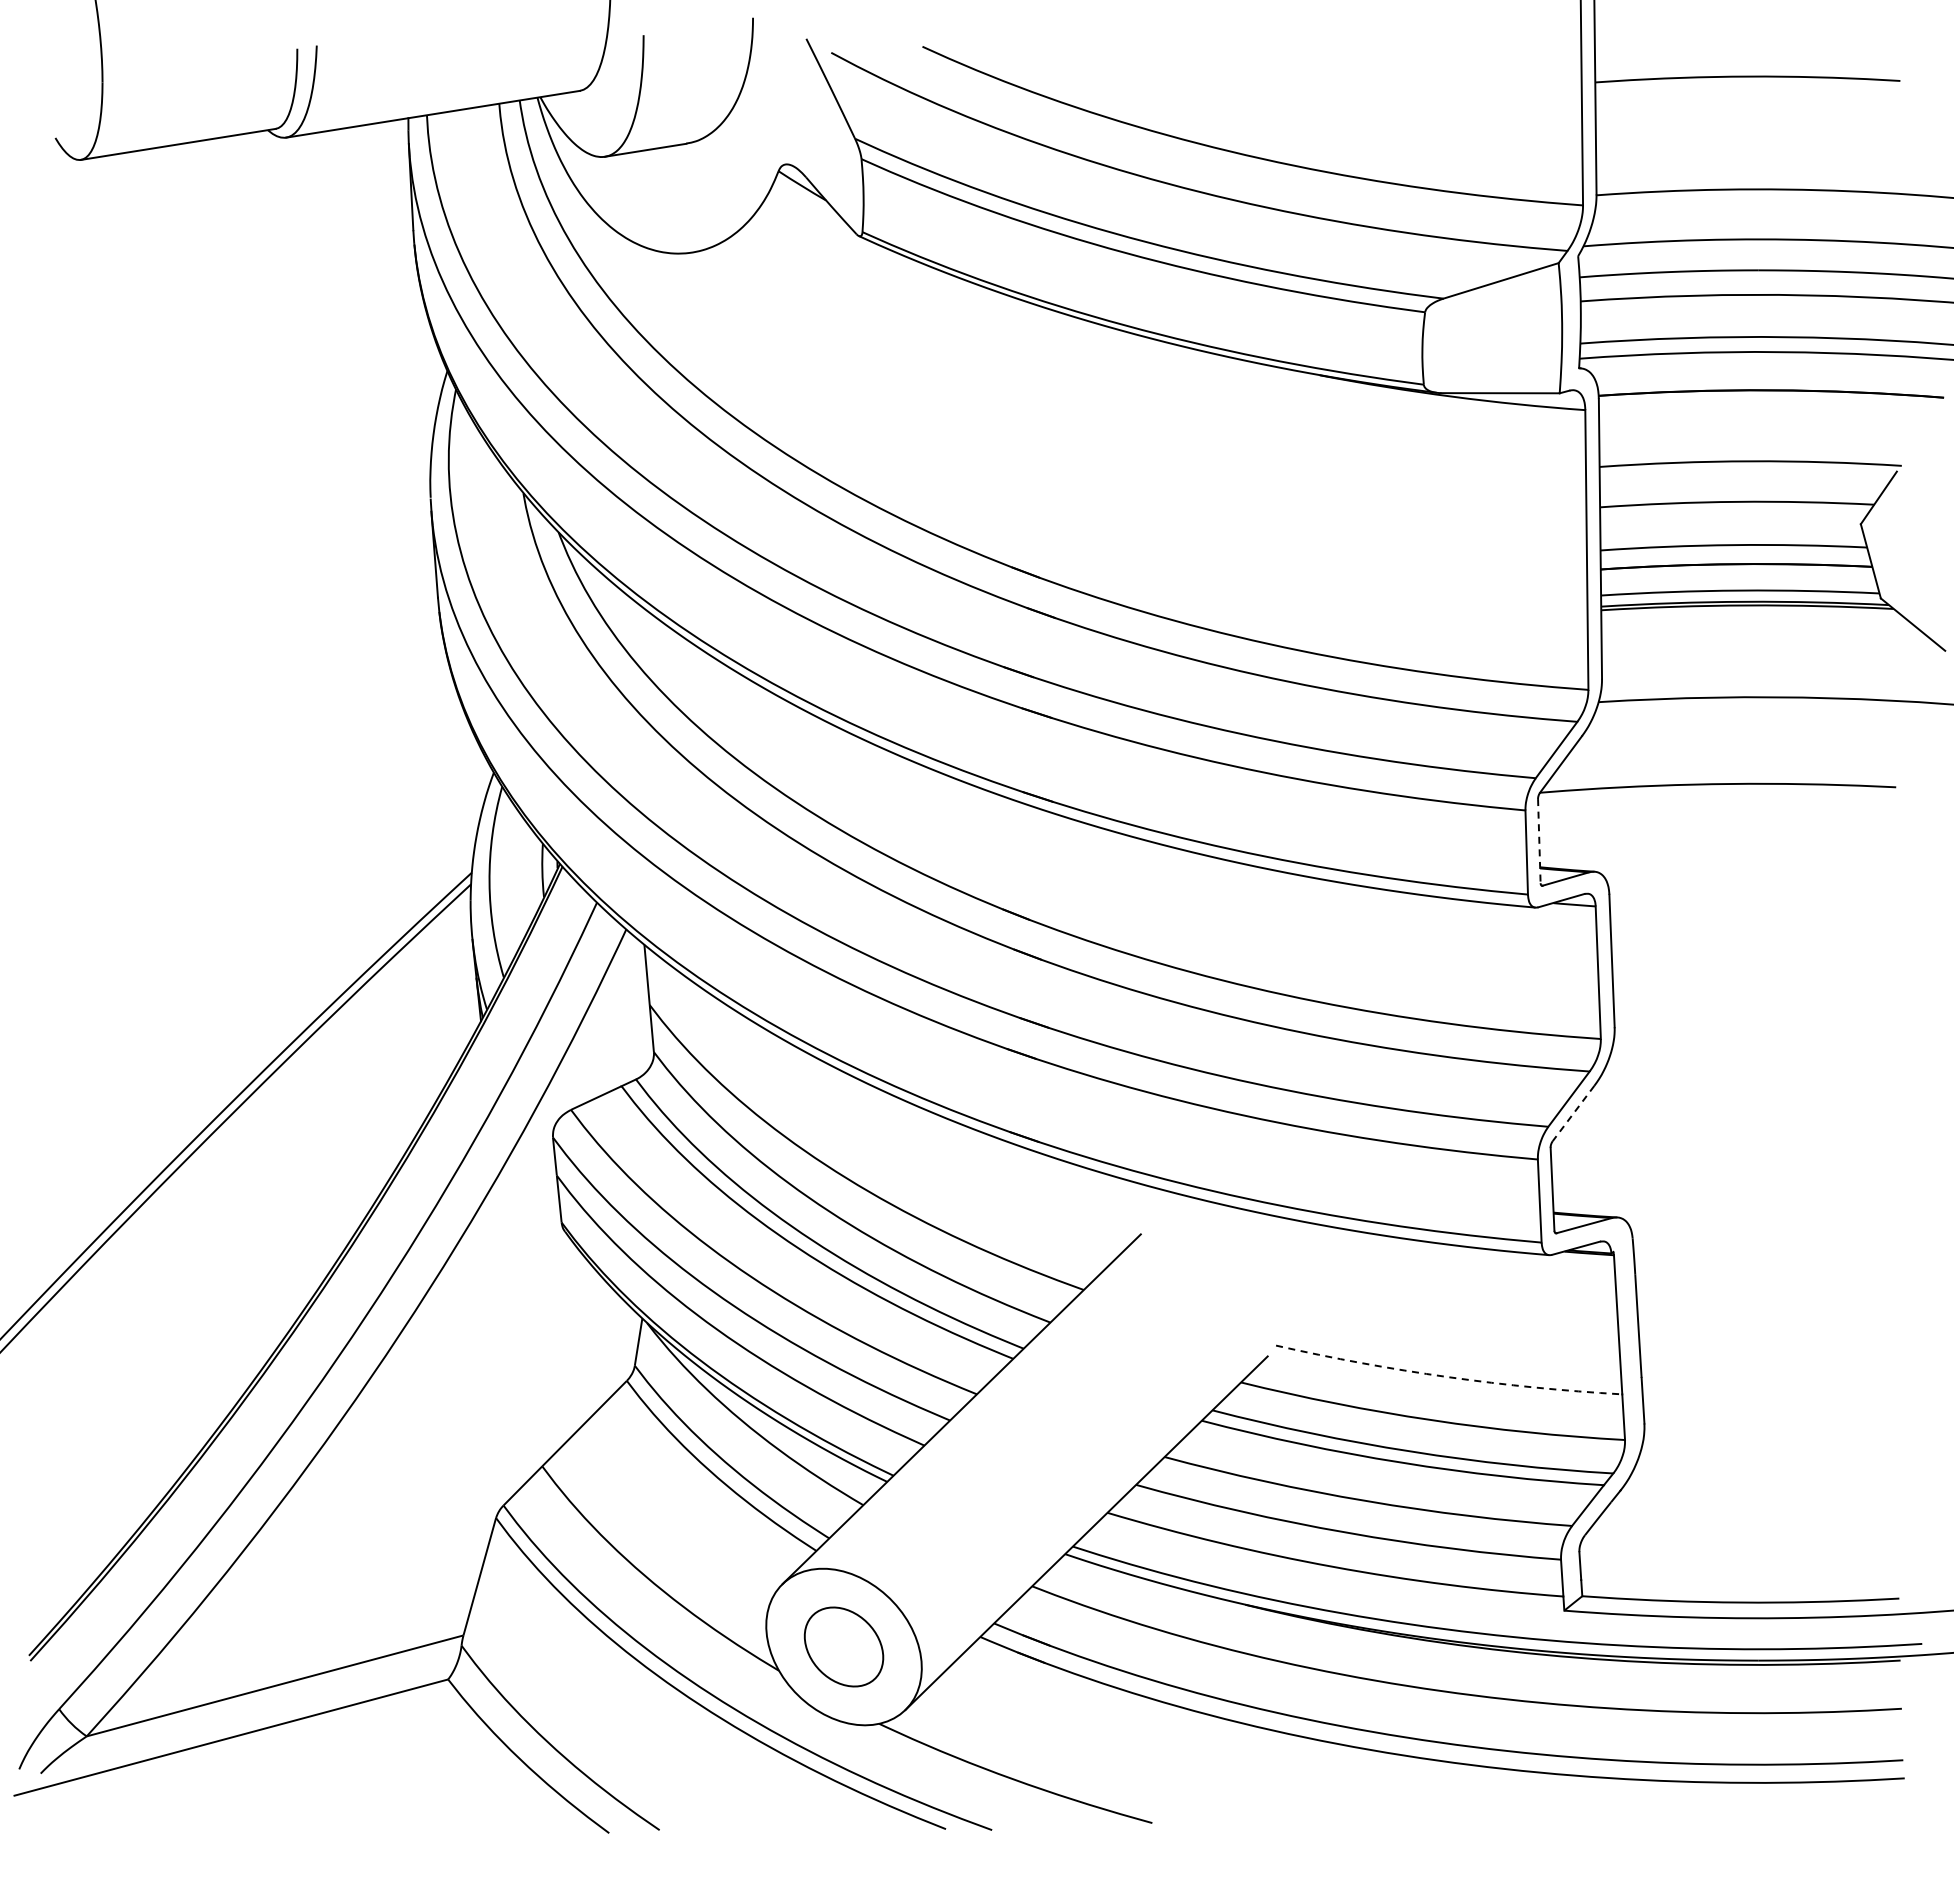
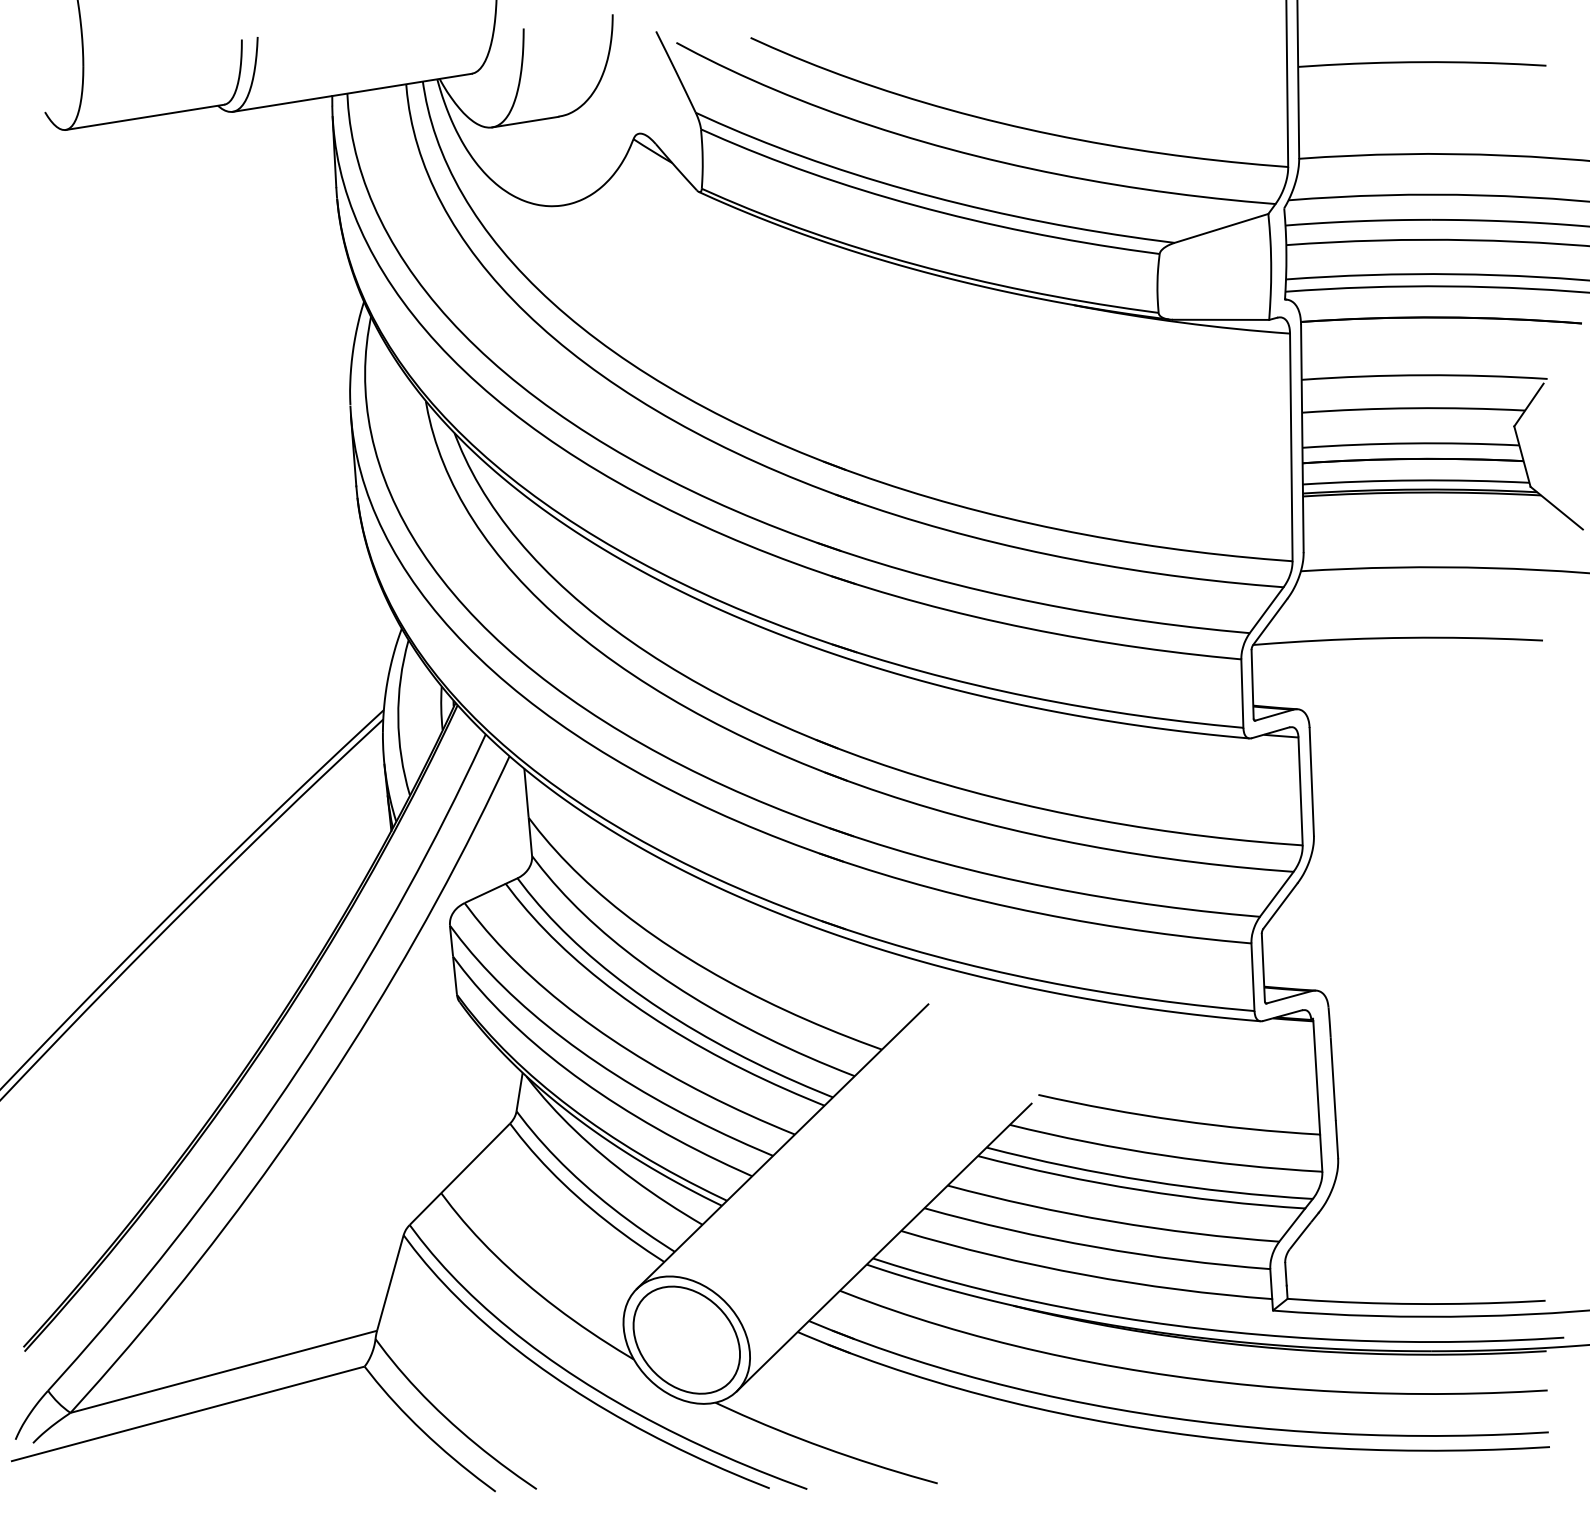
line: (1539, 841) -> (1252, 684), dashed -> solid
line: (1573, 1113) -> (1280, 906), dashed -> solid
arc: (1448, 1377) -> (1178, 1120), dashed -> solid
part: (843, 1646) -> (686, 1339), size x1.67

